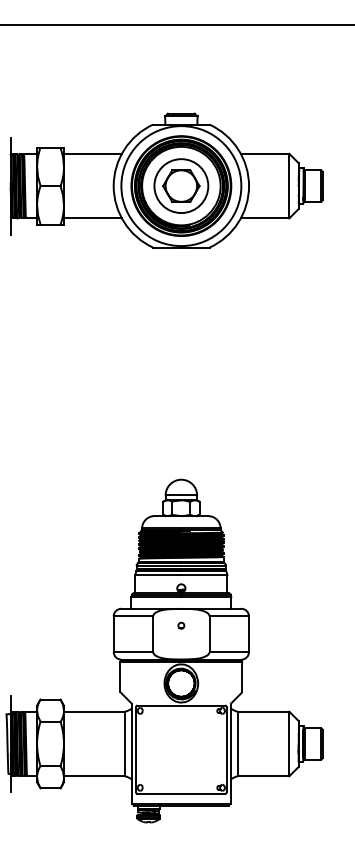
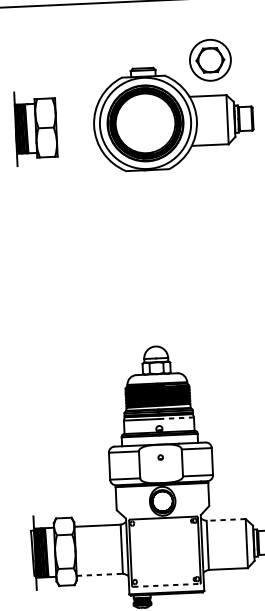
line: (92, 153) -> (76, 101), removed
part: (181, 185) -> (210, 59), moved
line: (92, 218) -> (79, 151), removed
line: (204, 575) -> (176, 418), solid -> dashed
line: (263, 711) -> (226, 519), solid -> dashed
line: (94, 776) -> (99, 575), solid -> dashed
line: (181, 794) -> (166, 585), solid -> dashed

